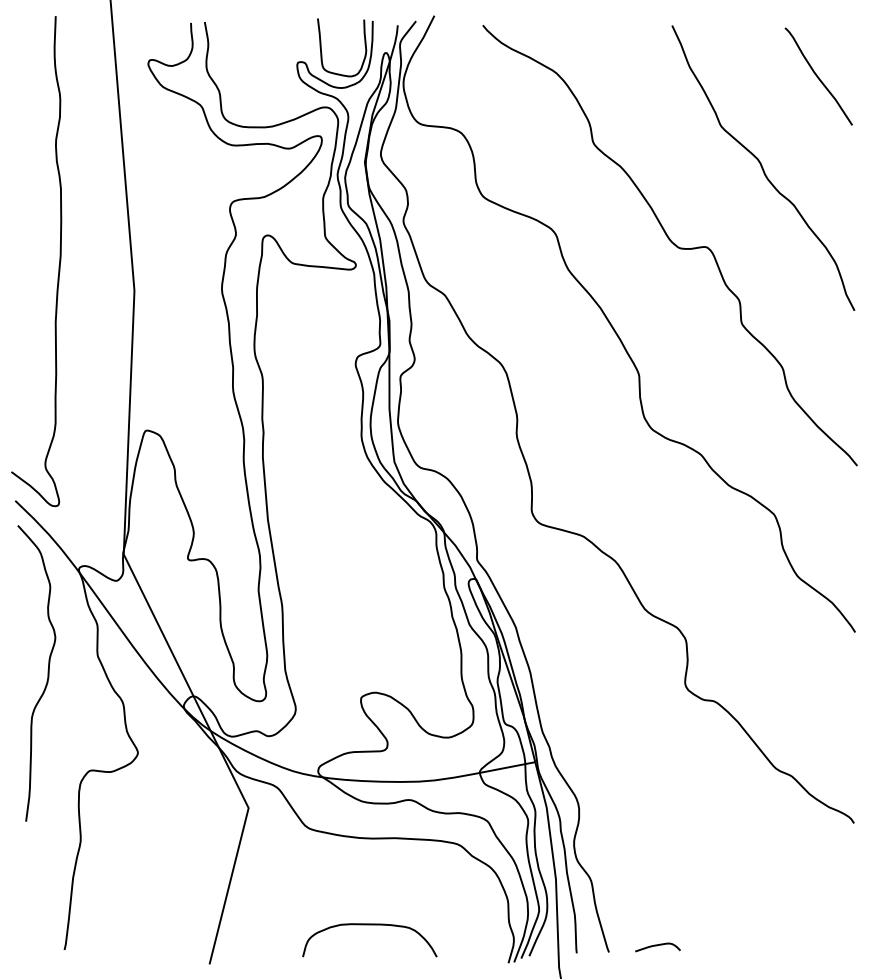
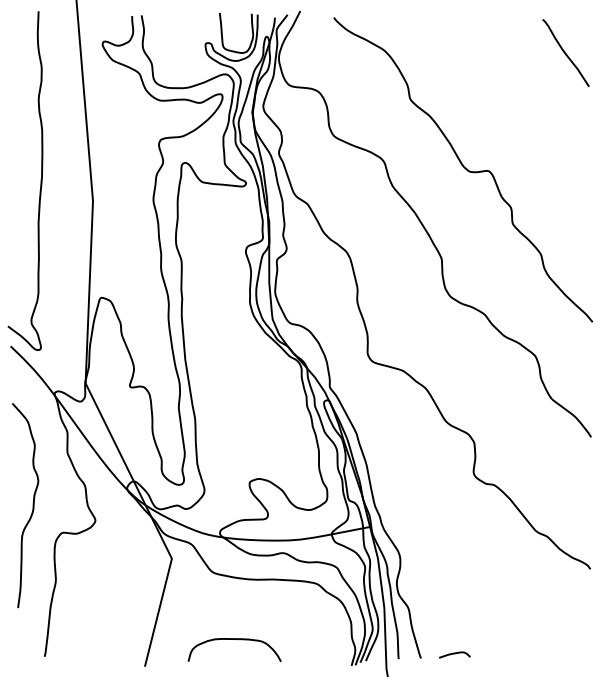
curve: (763, 168) -> (527, 116), removed
curve: (46, 673) -> (32, 505), moved
curve: (369, 924) -> (234, 639), moved

